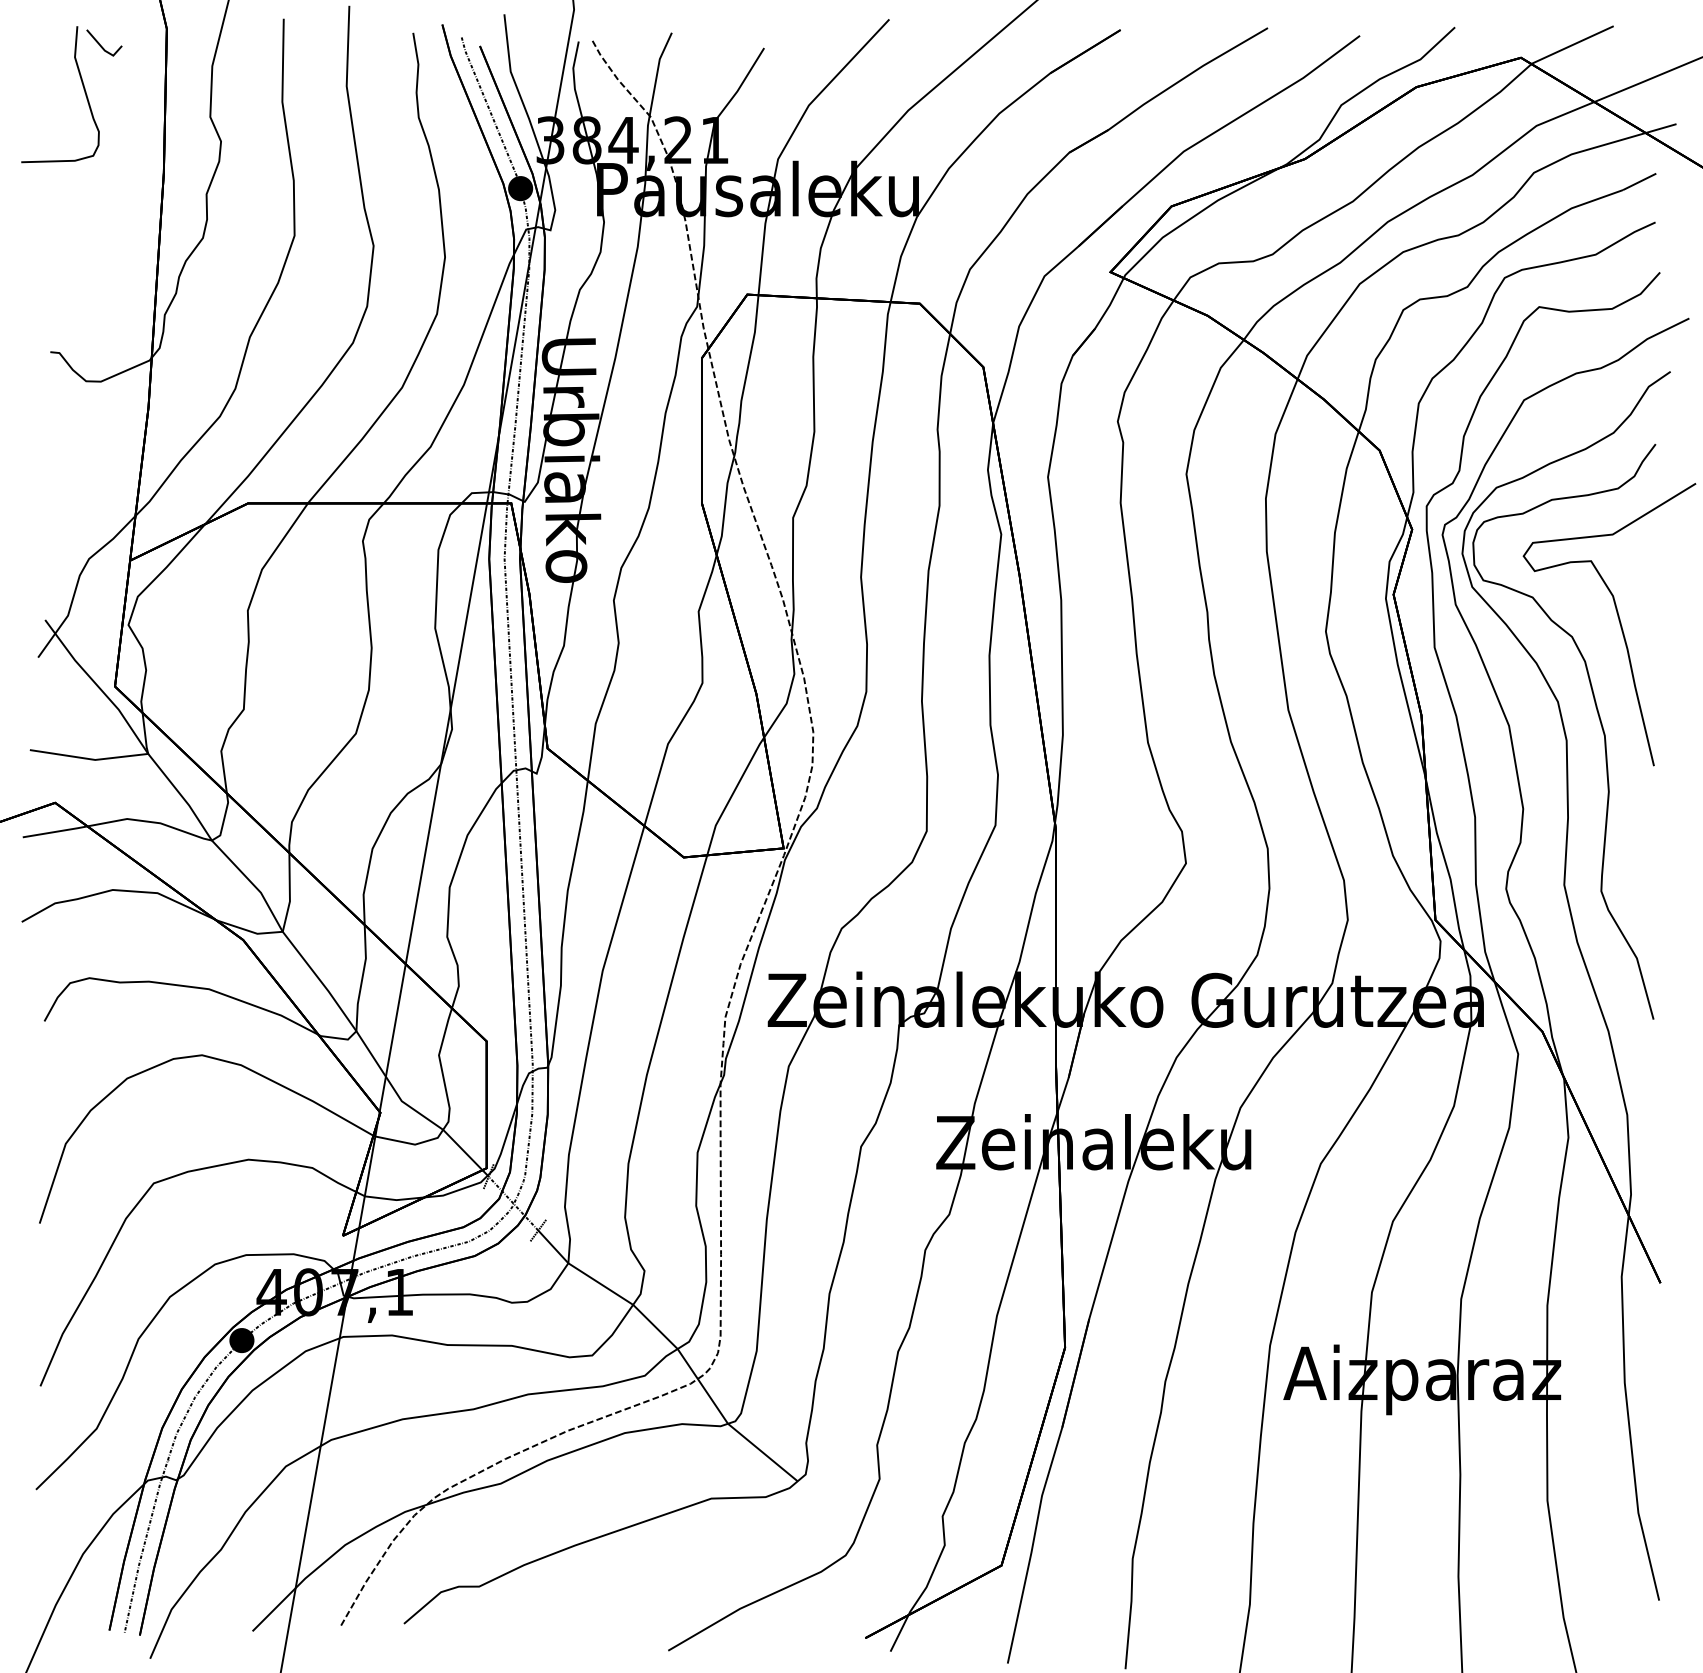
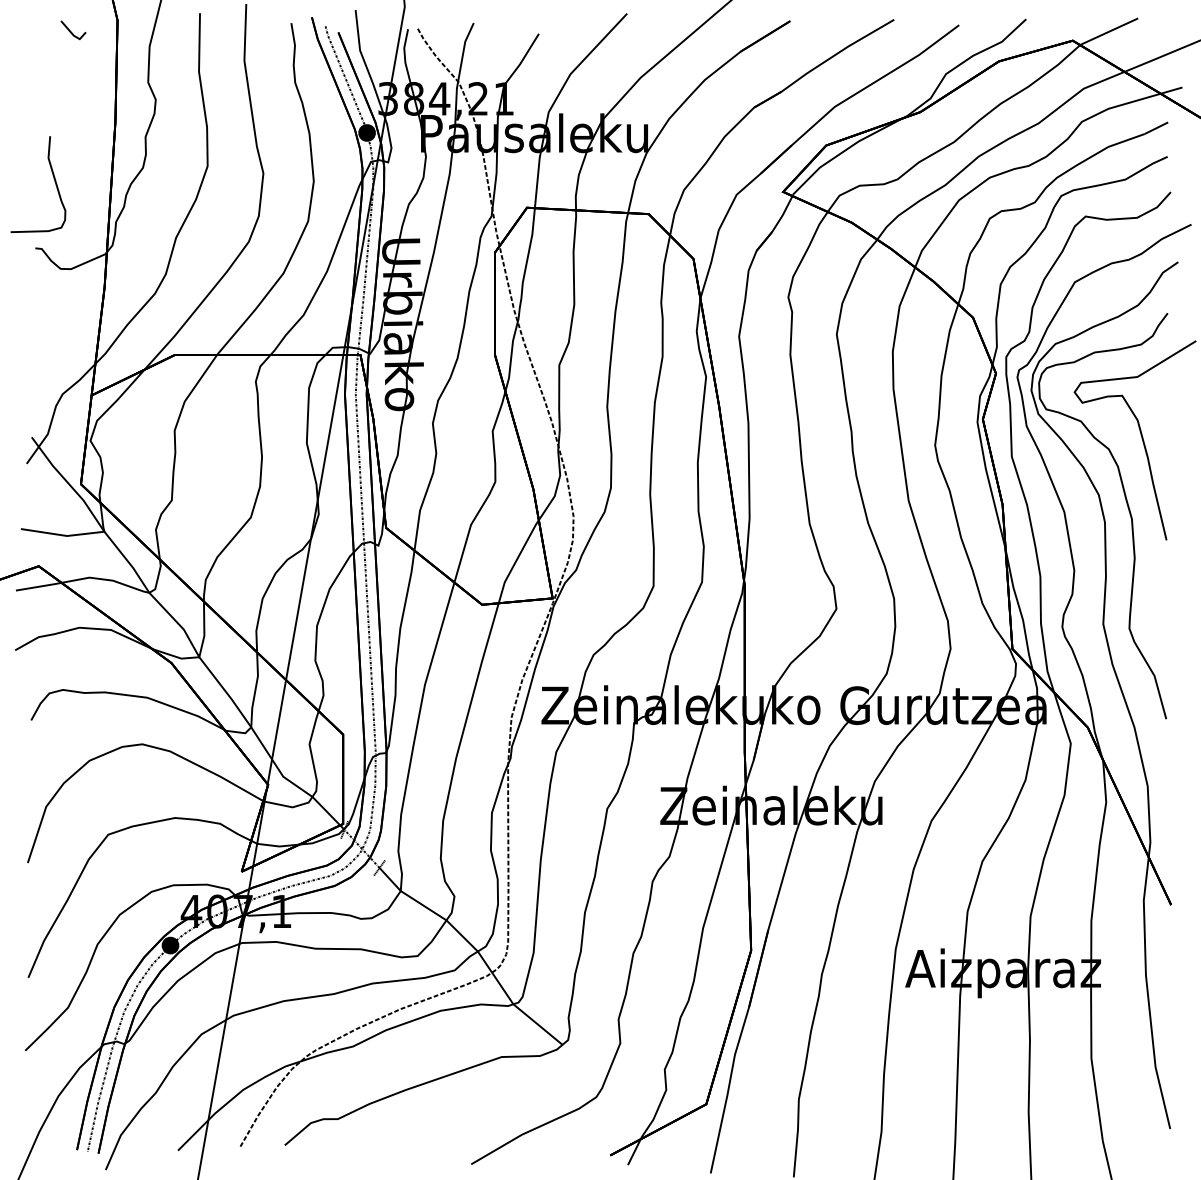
curve: (82, 86) -> (53, 178), moved

